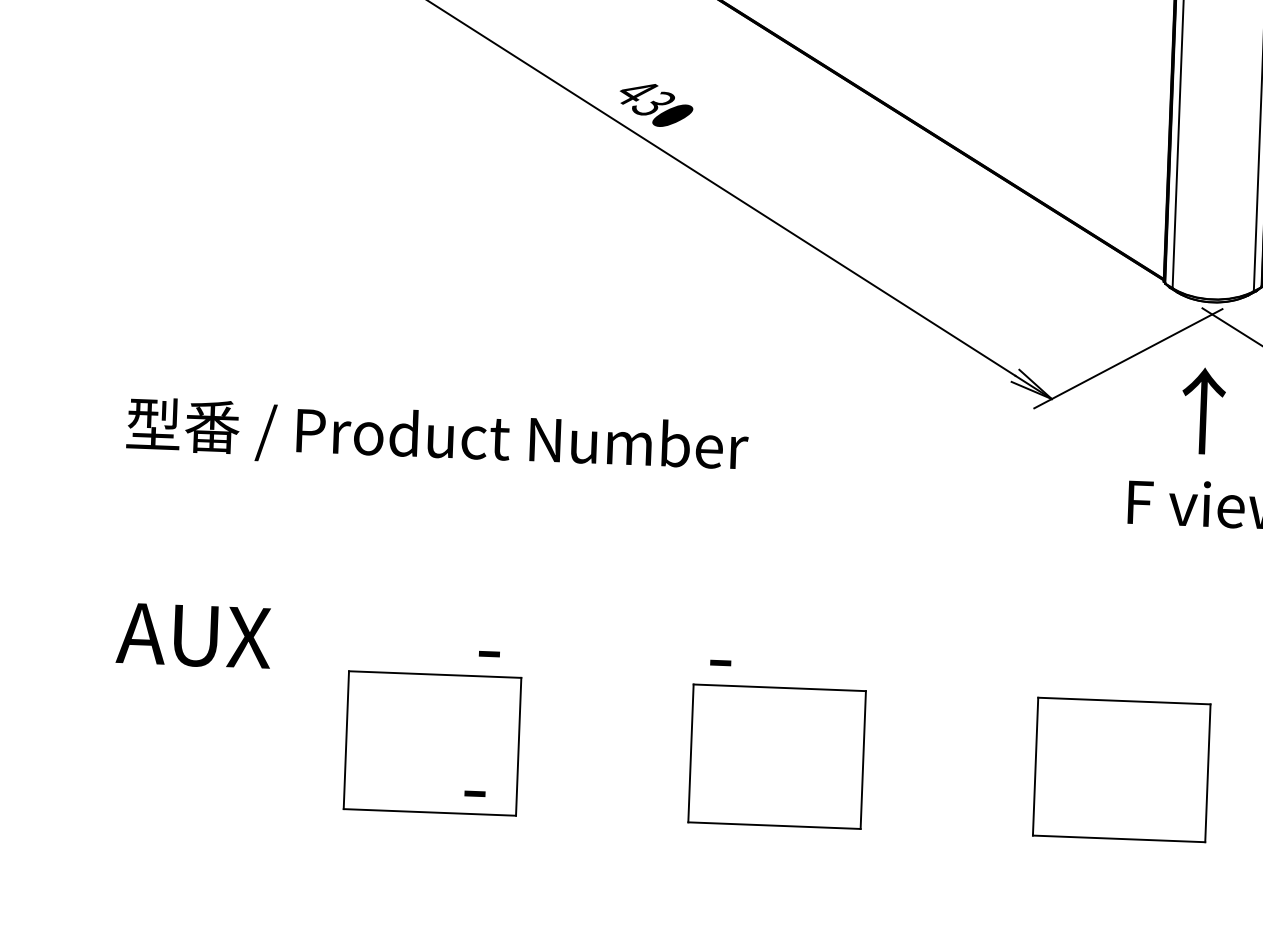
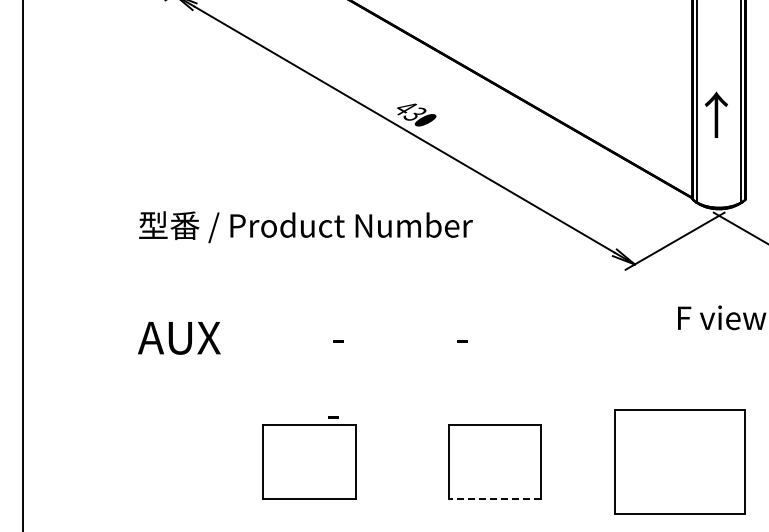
text: (1201, 410) -> (715, 114), moved
text: (430, 600) -> (305, 314), moved
part: (1120, 768) -> (679, 461), size x1.4
line: (773, 826) -> (494, 499), solid -> dashed

